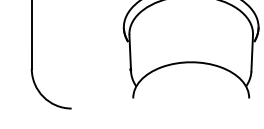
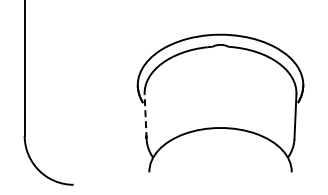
line: (130, 52) -> (145, 116), solid -> dashed

